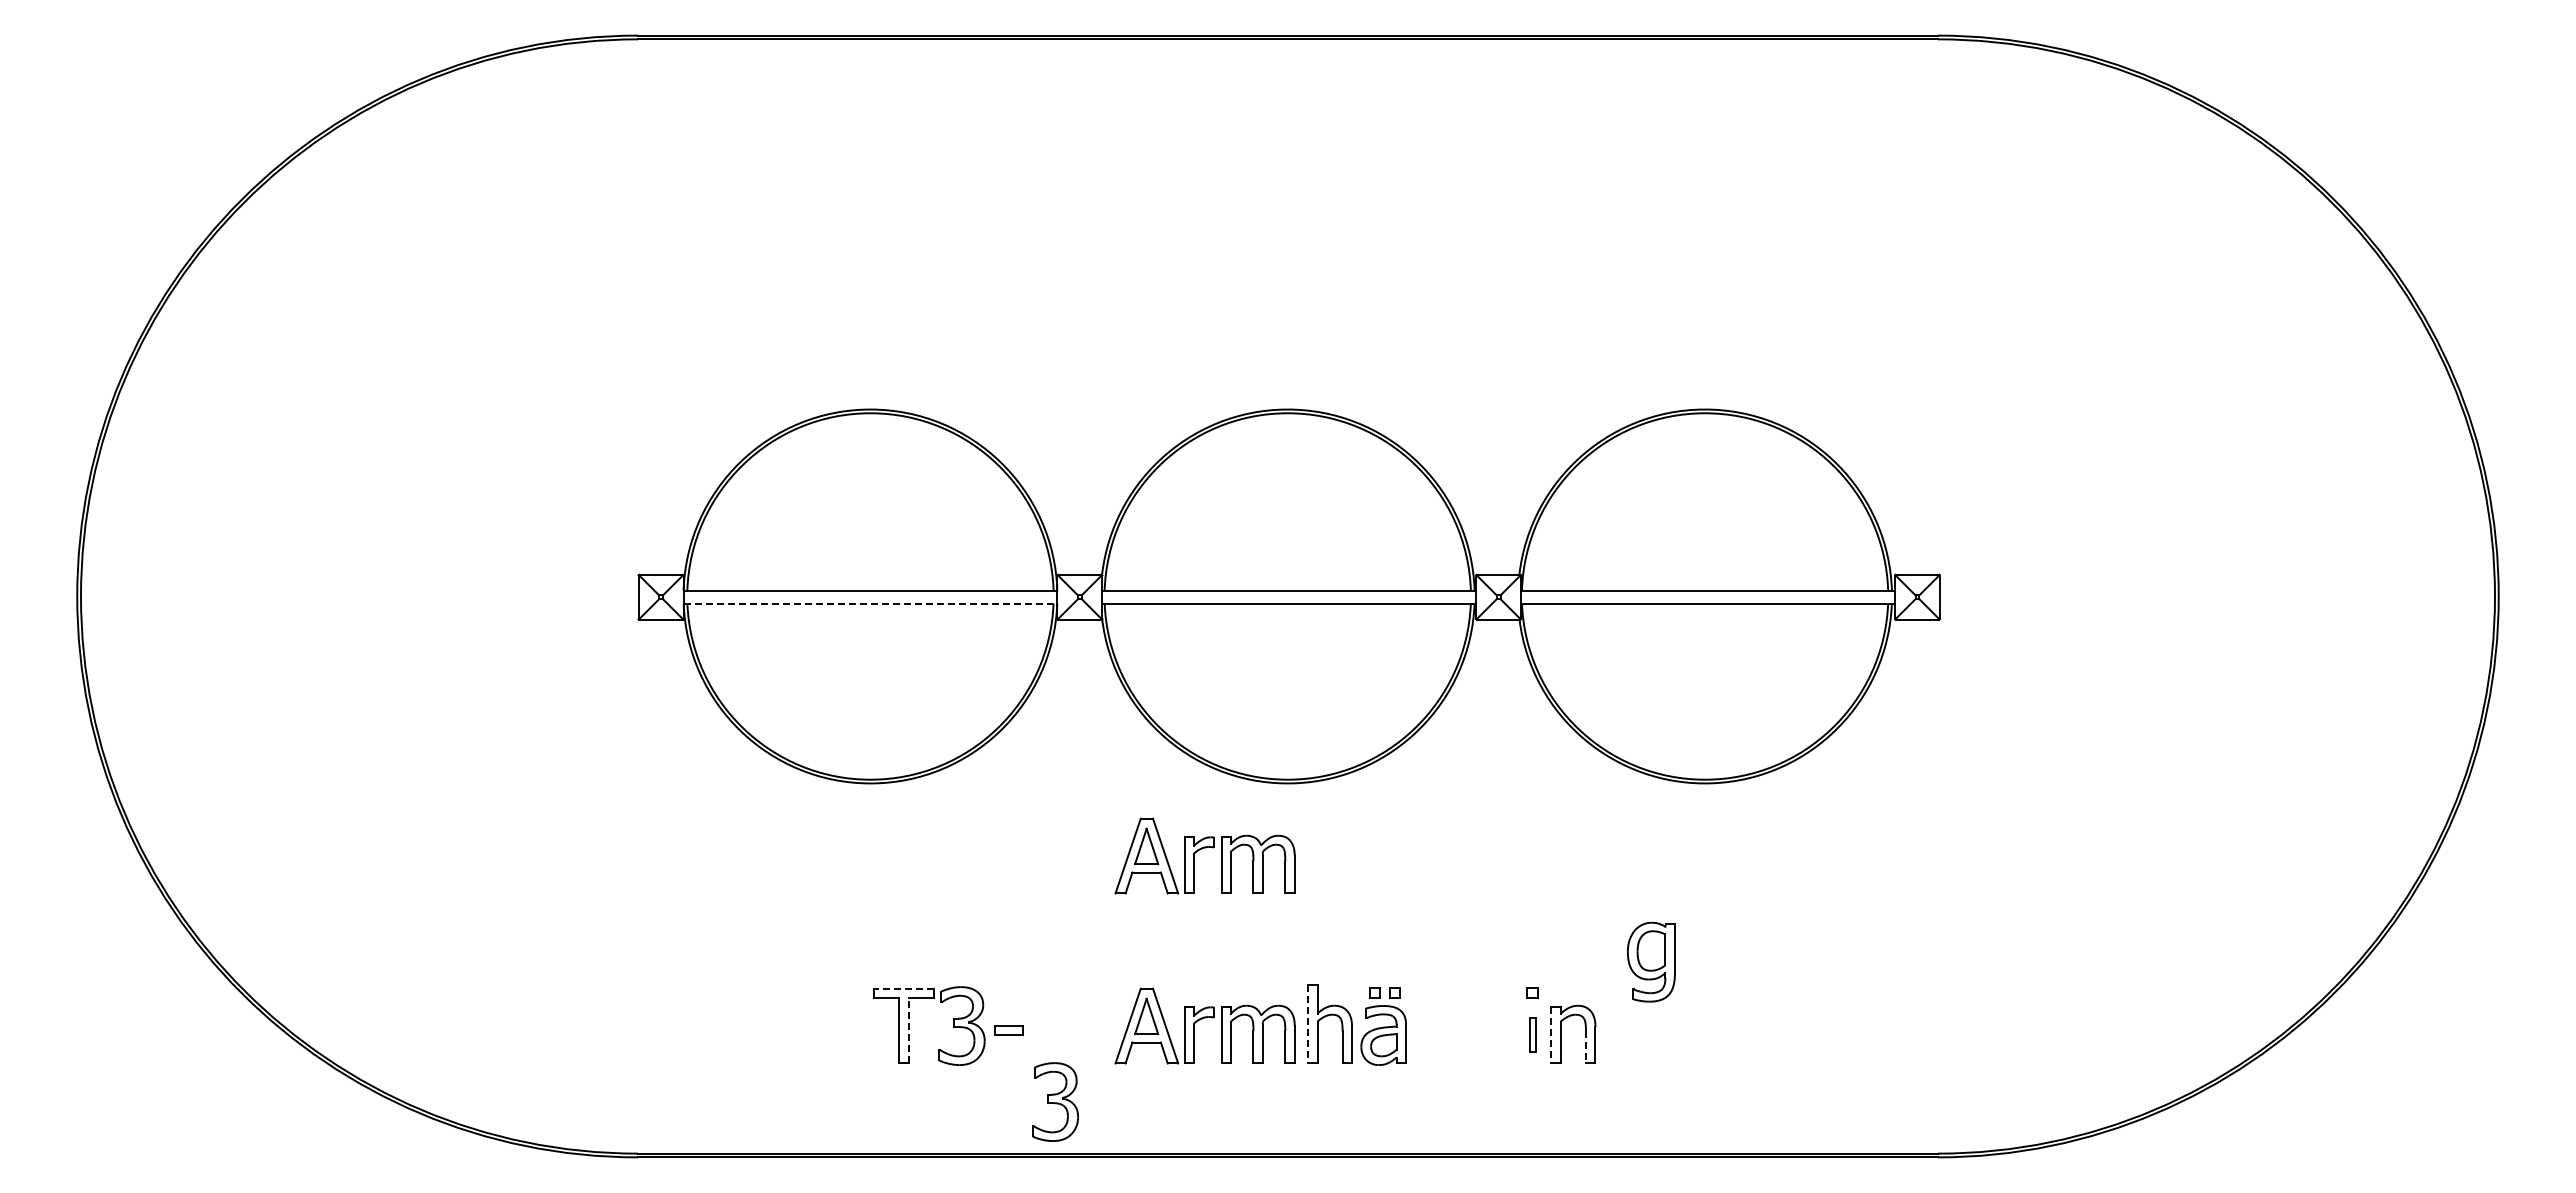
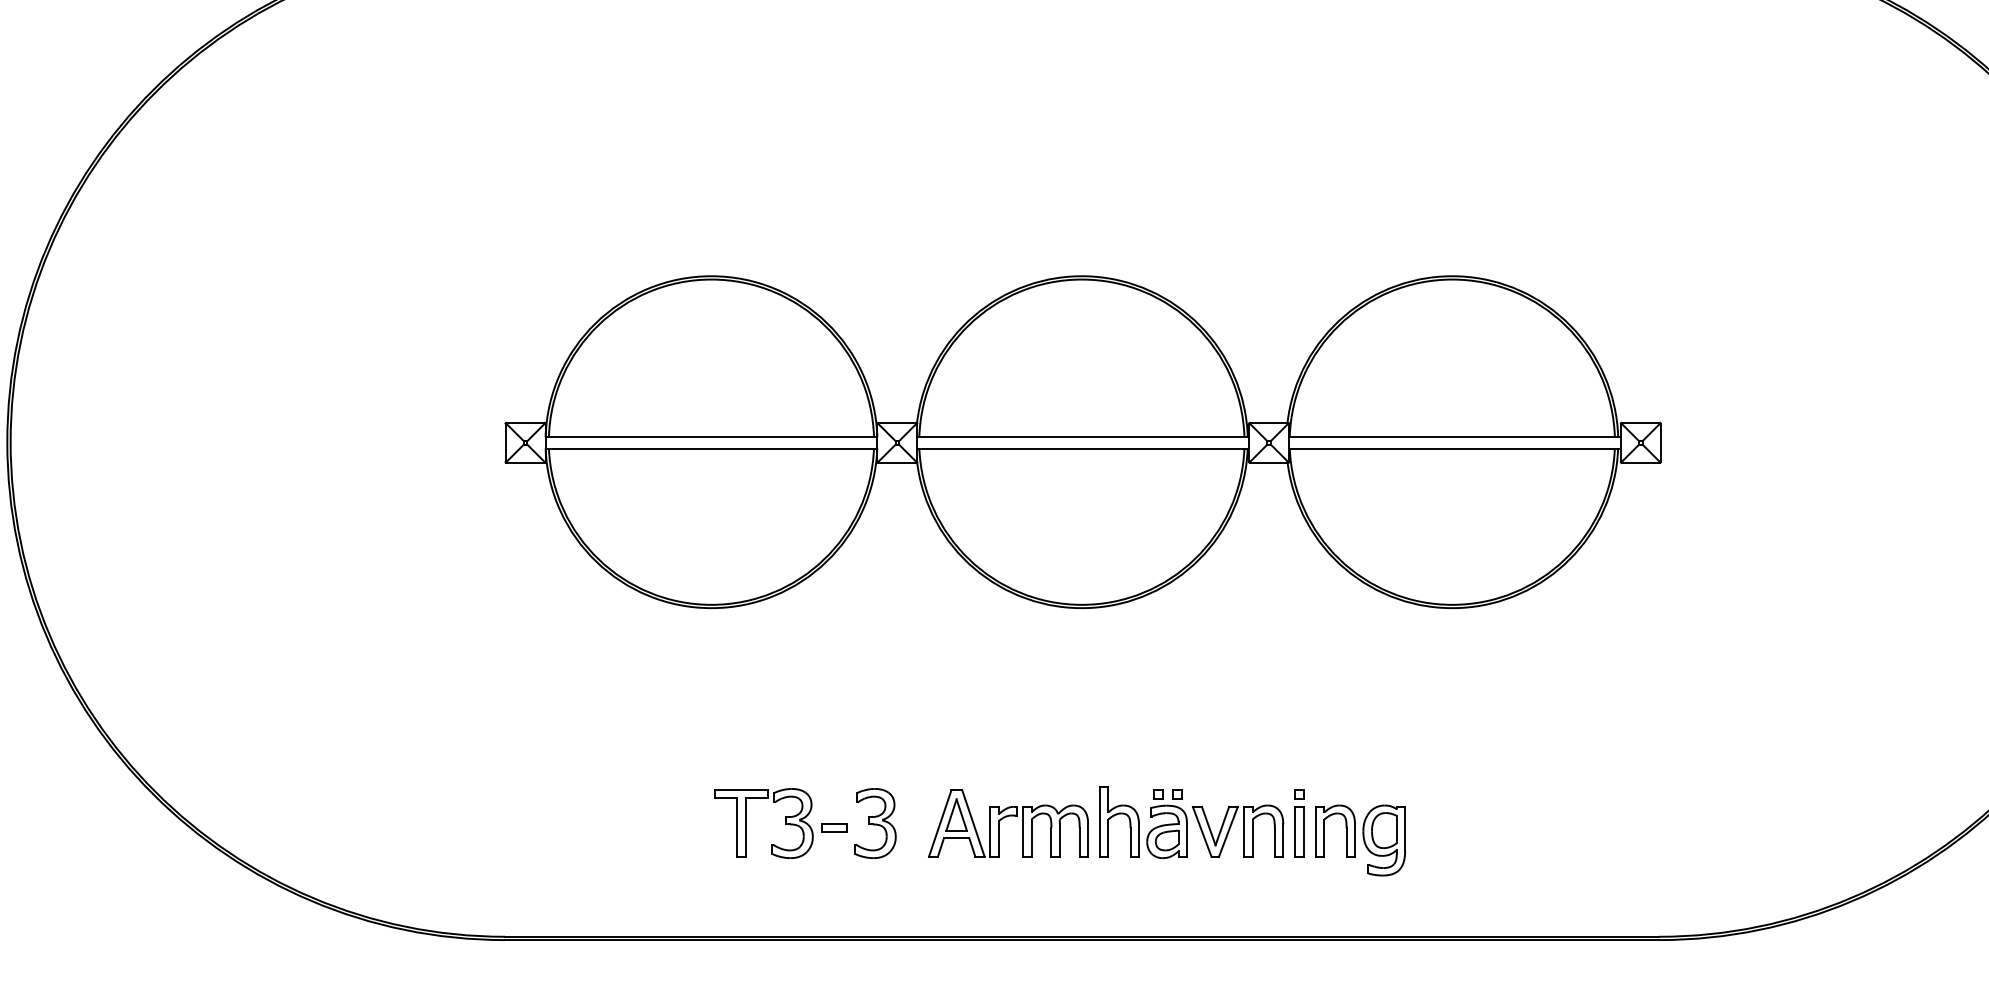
line: (870, 603) -> (711, 448), dashed -> solid
part: (1202, 849) -> (1006, 666), removed
part: (1651, 961) -> (1384, 839), moved
line: (903, 988) -> (740, 790), dashed -> solid
line: (1308, 1024) -> (1100, 822), dashed -> solid
line: (909, 1030) -> (746, 827), dashed -> solid
part: (1470, 1034) -> (1244, 831), added
part: (1532, 1034) -> (1299, 831), size x1.67
line: (1551, 1035) -> (1316, 831), dashed -> solid
line: (1586, 1047) -> (1347, 842), dashed -> solid
part: (1055, 1101) -> (875, 823), moved

